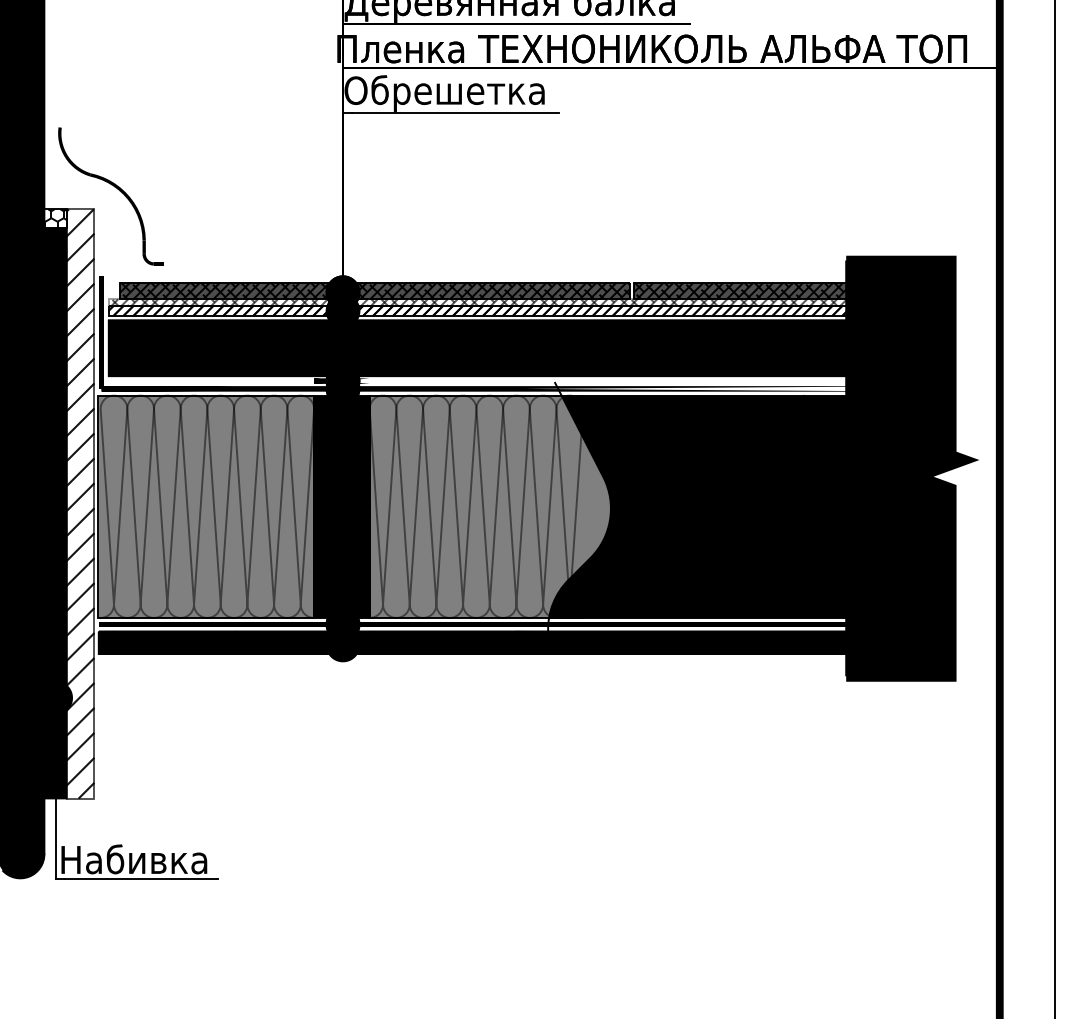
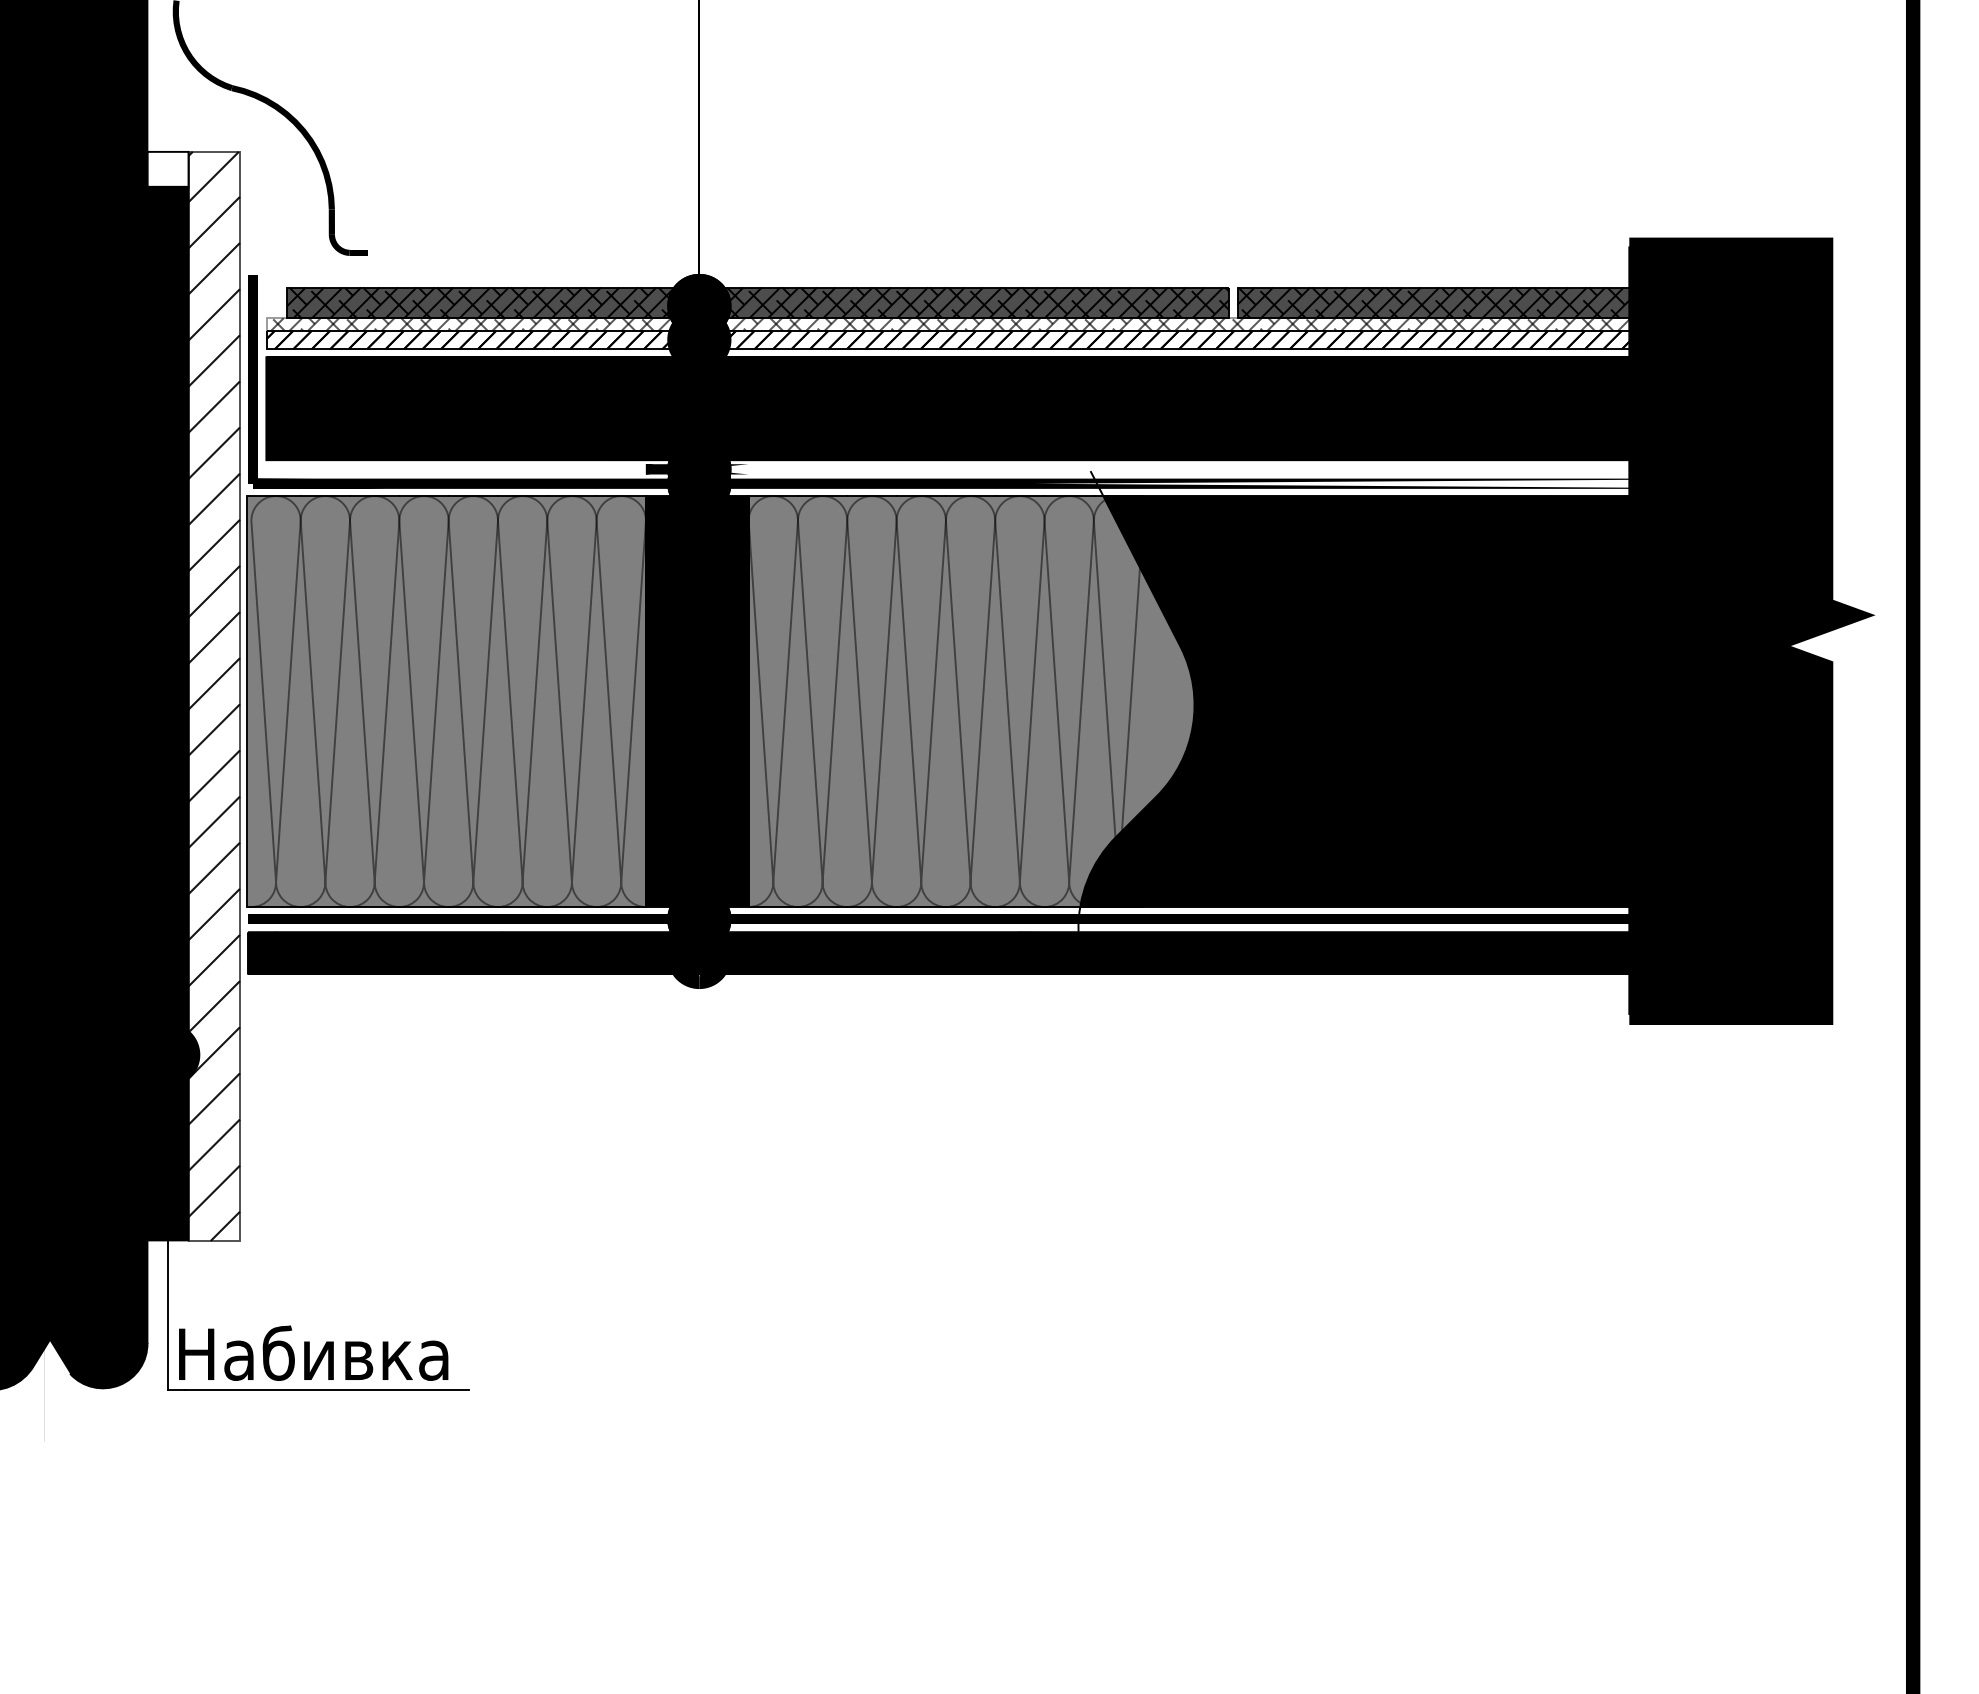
hatch: (55, 218) -> (167, 168), removed

